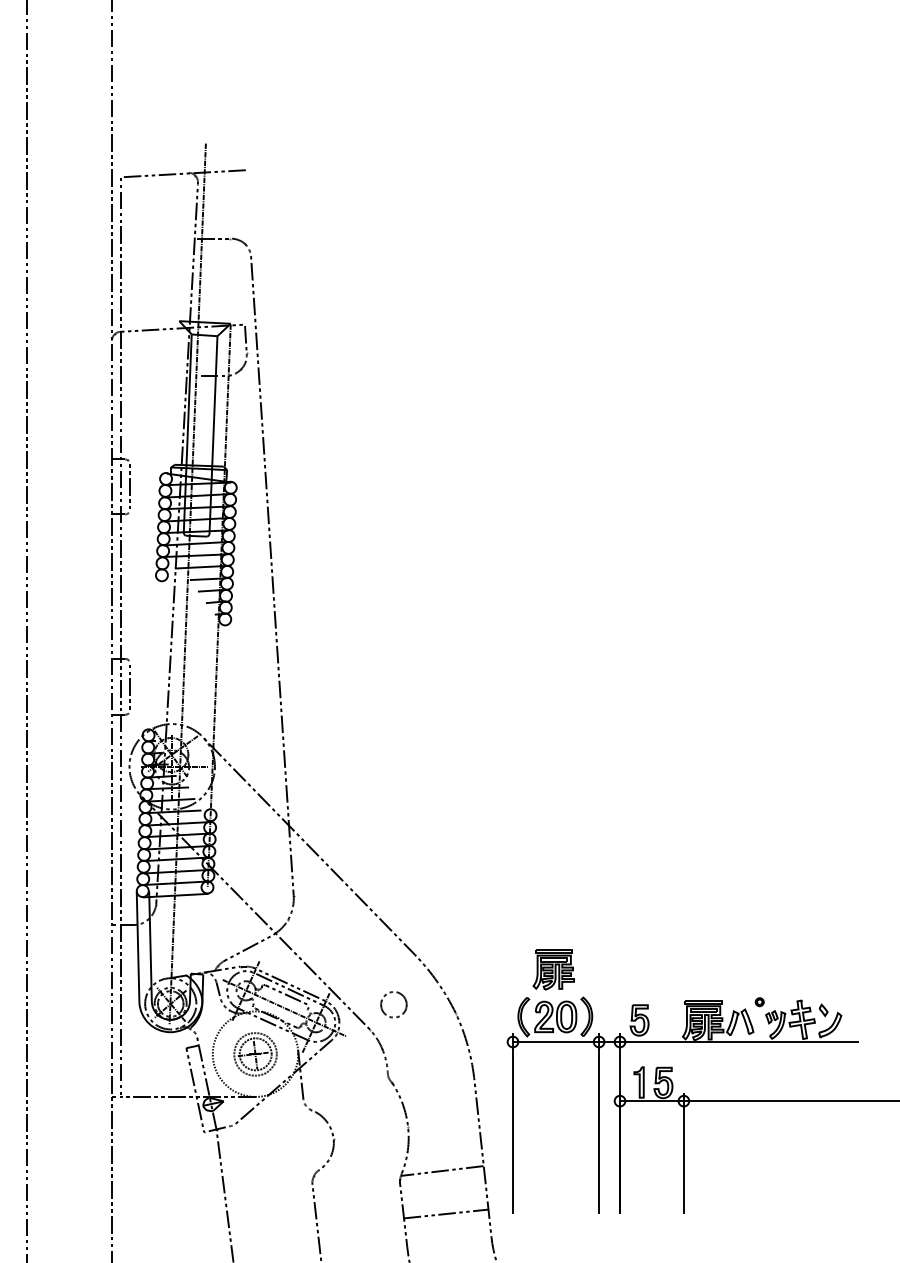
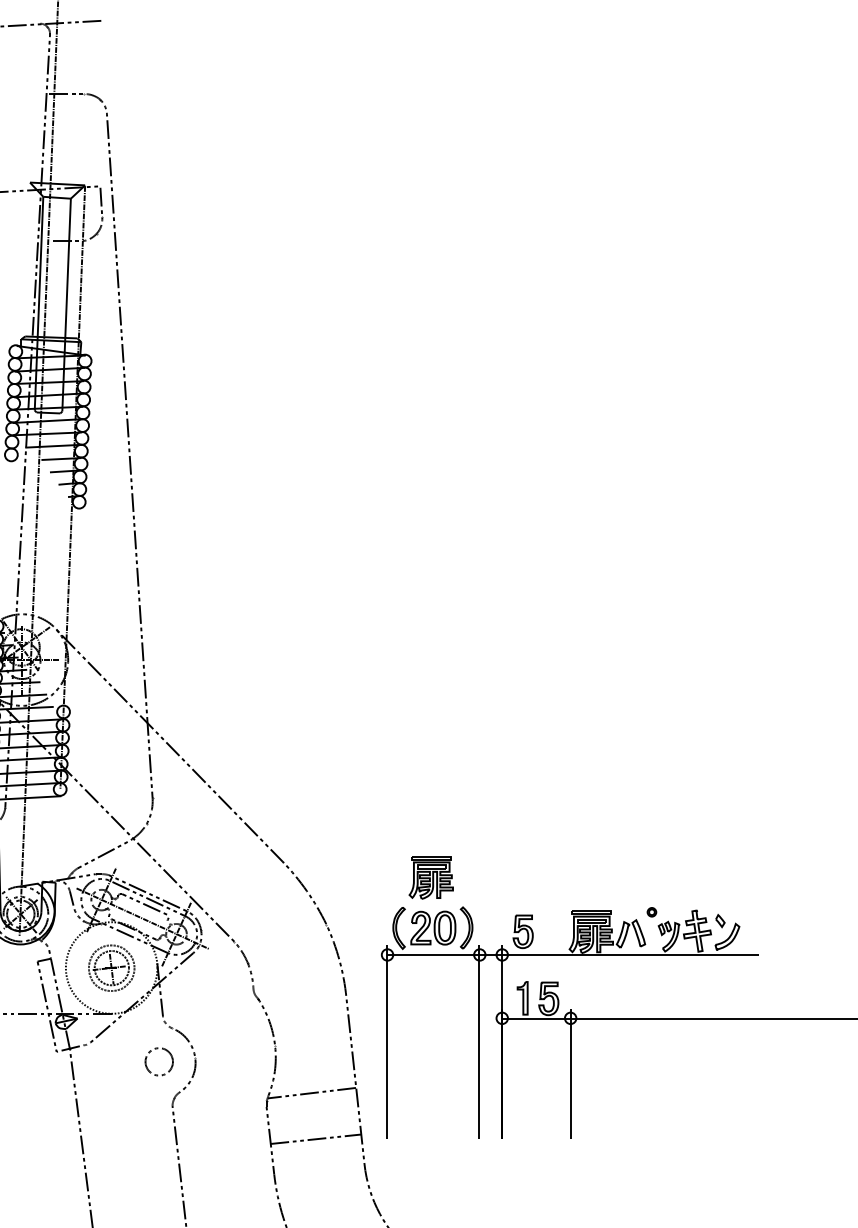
part: (382, 1003) -> (147, 1060), moved

